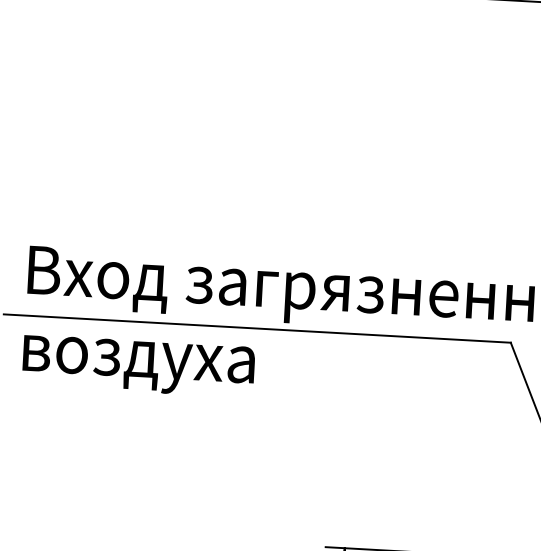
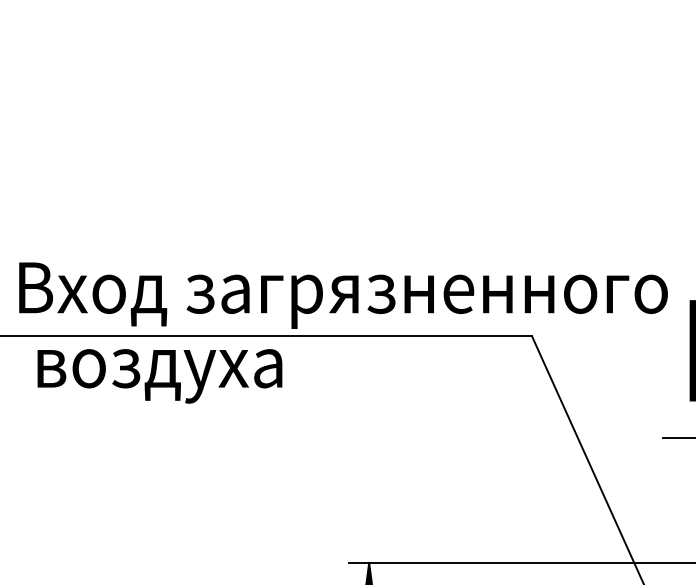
text: (138, 366) -> (159, 376), moved

